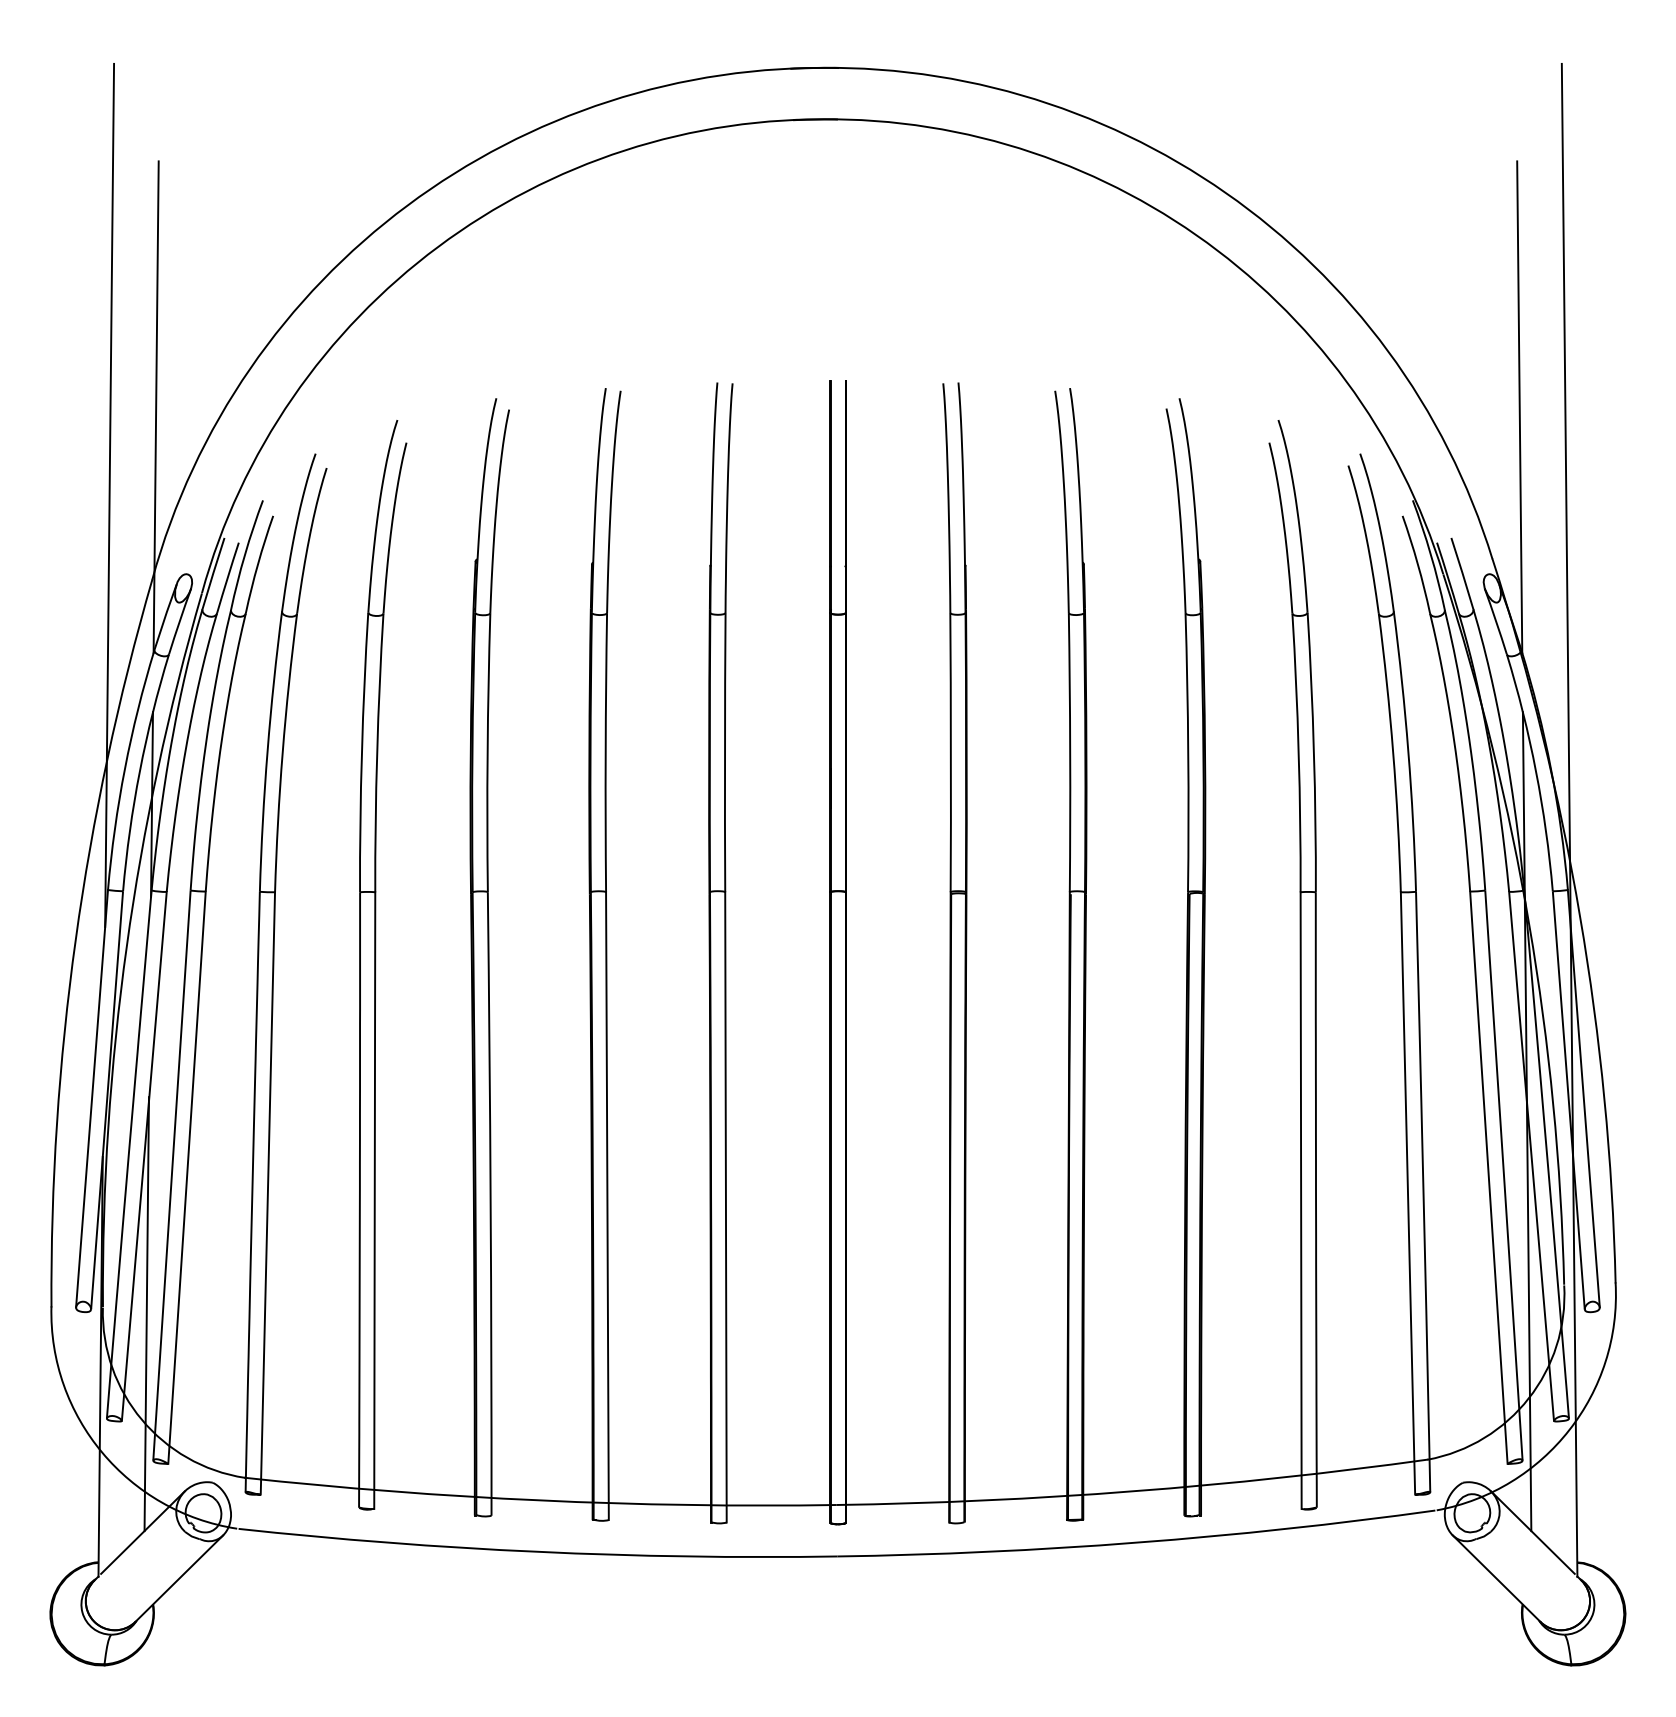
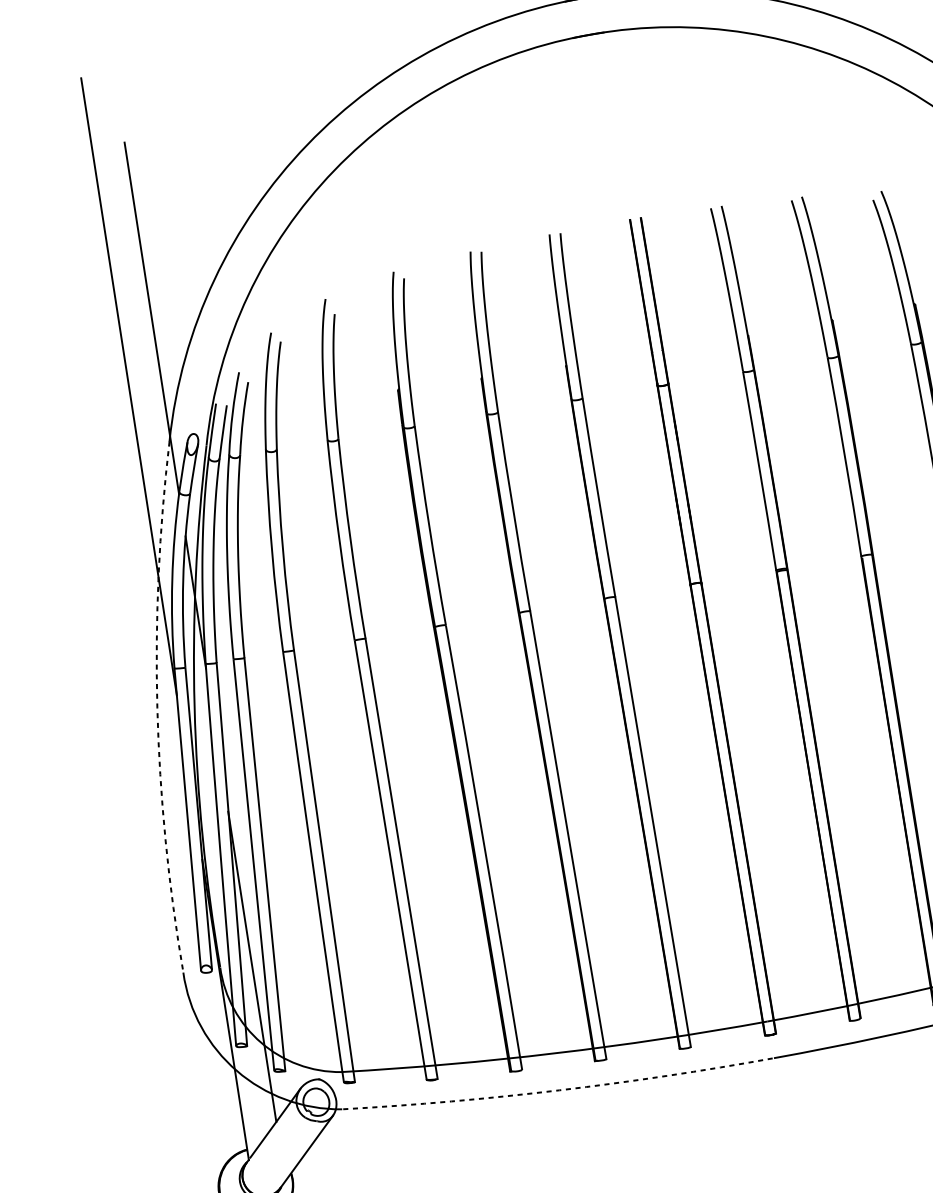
arc: (75, 939) -> (157, 707), solid -> dashed
arc: (537, 1551) -> (559, 1090), solid -> dashed

